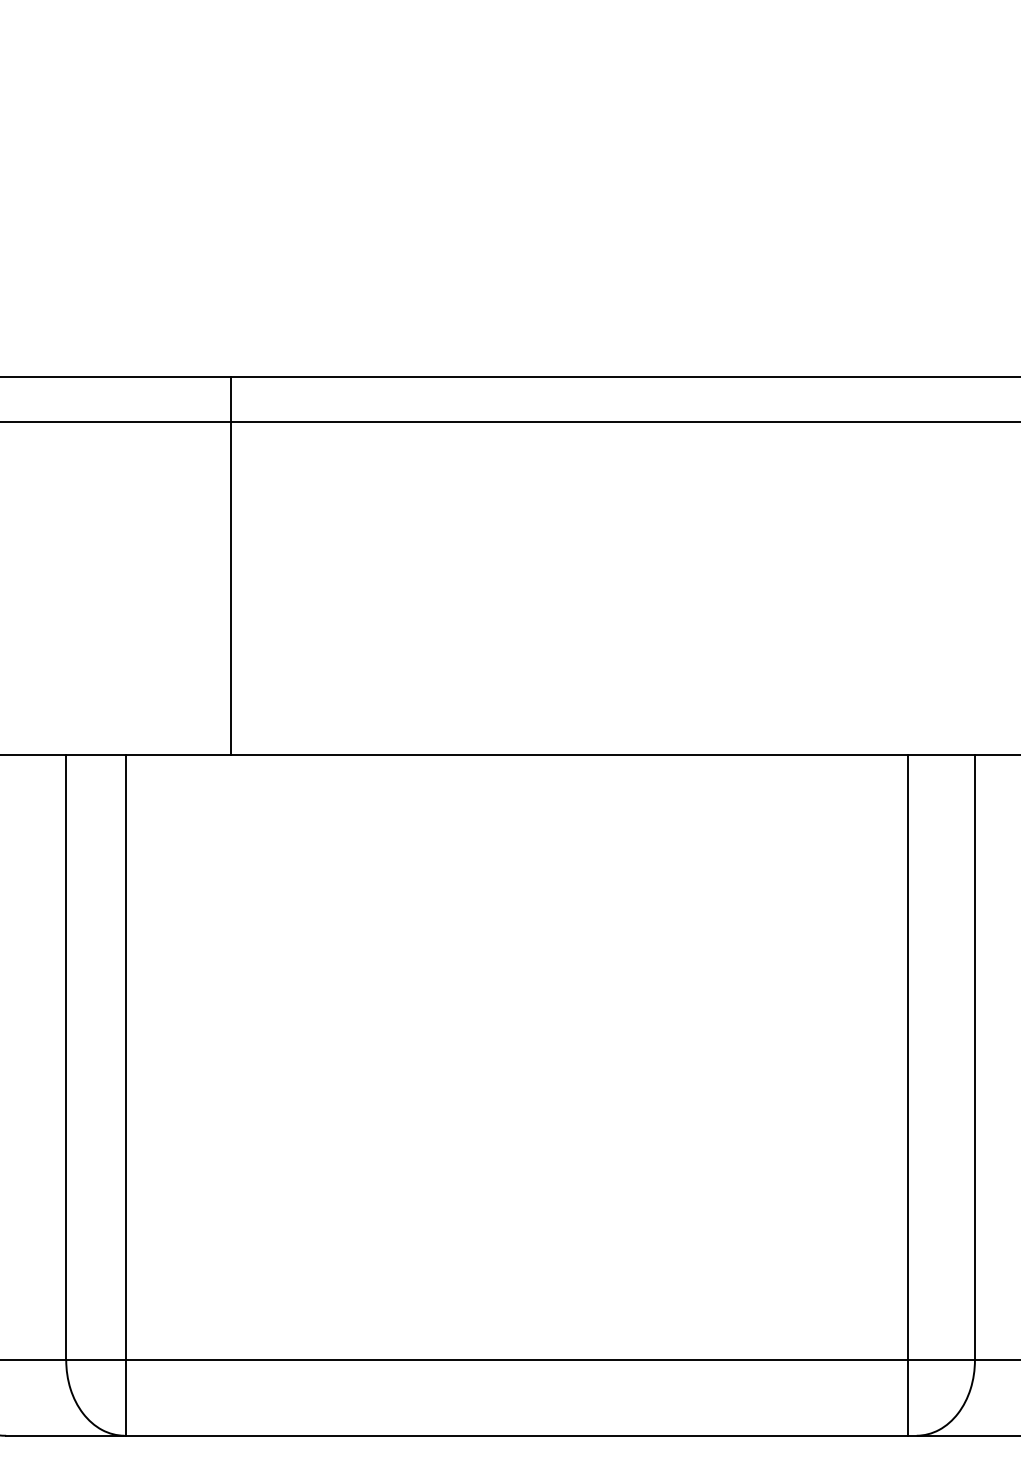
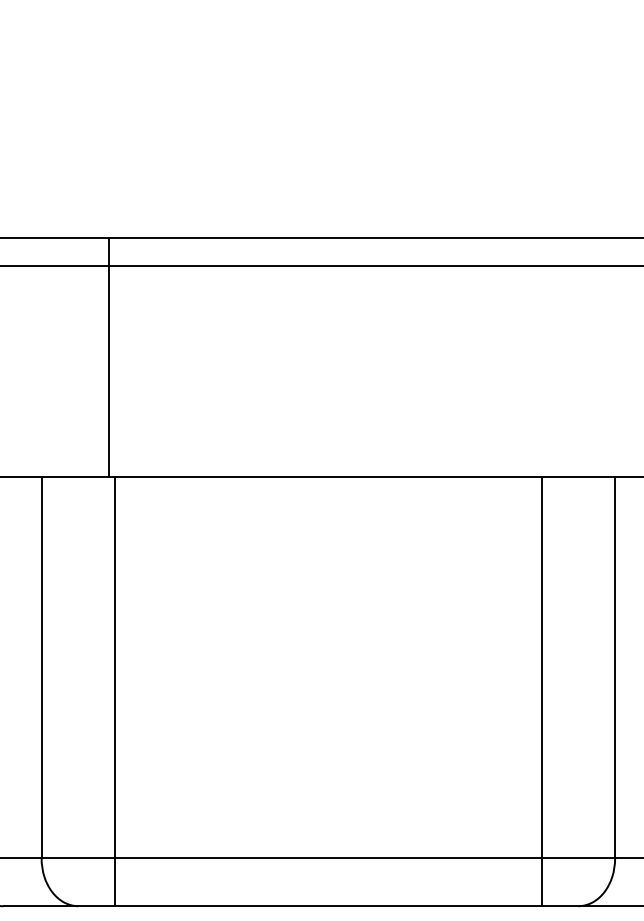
line: (230, 564) -> (108, 356), moved
line: (126, 1095) -> (115, 691), moved
line: (907, 1095) -> (541, 691), moved

